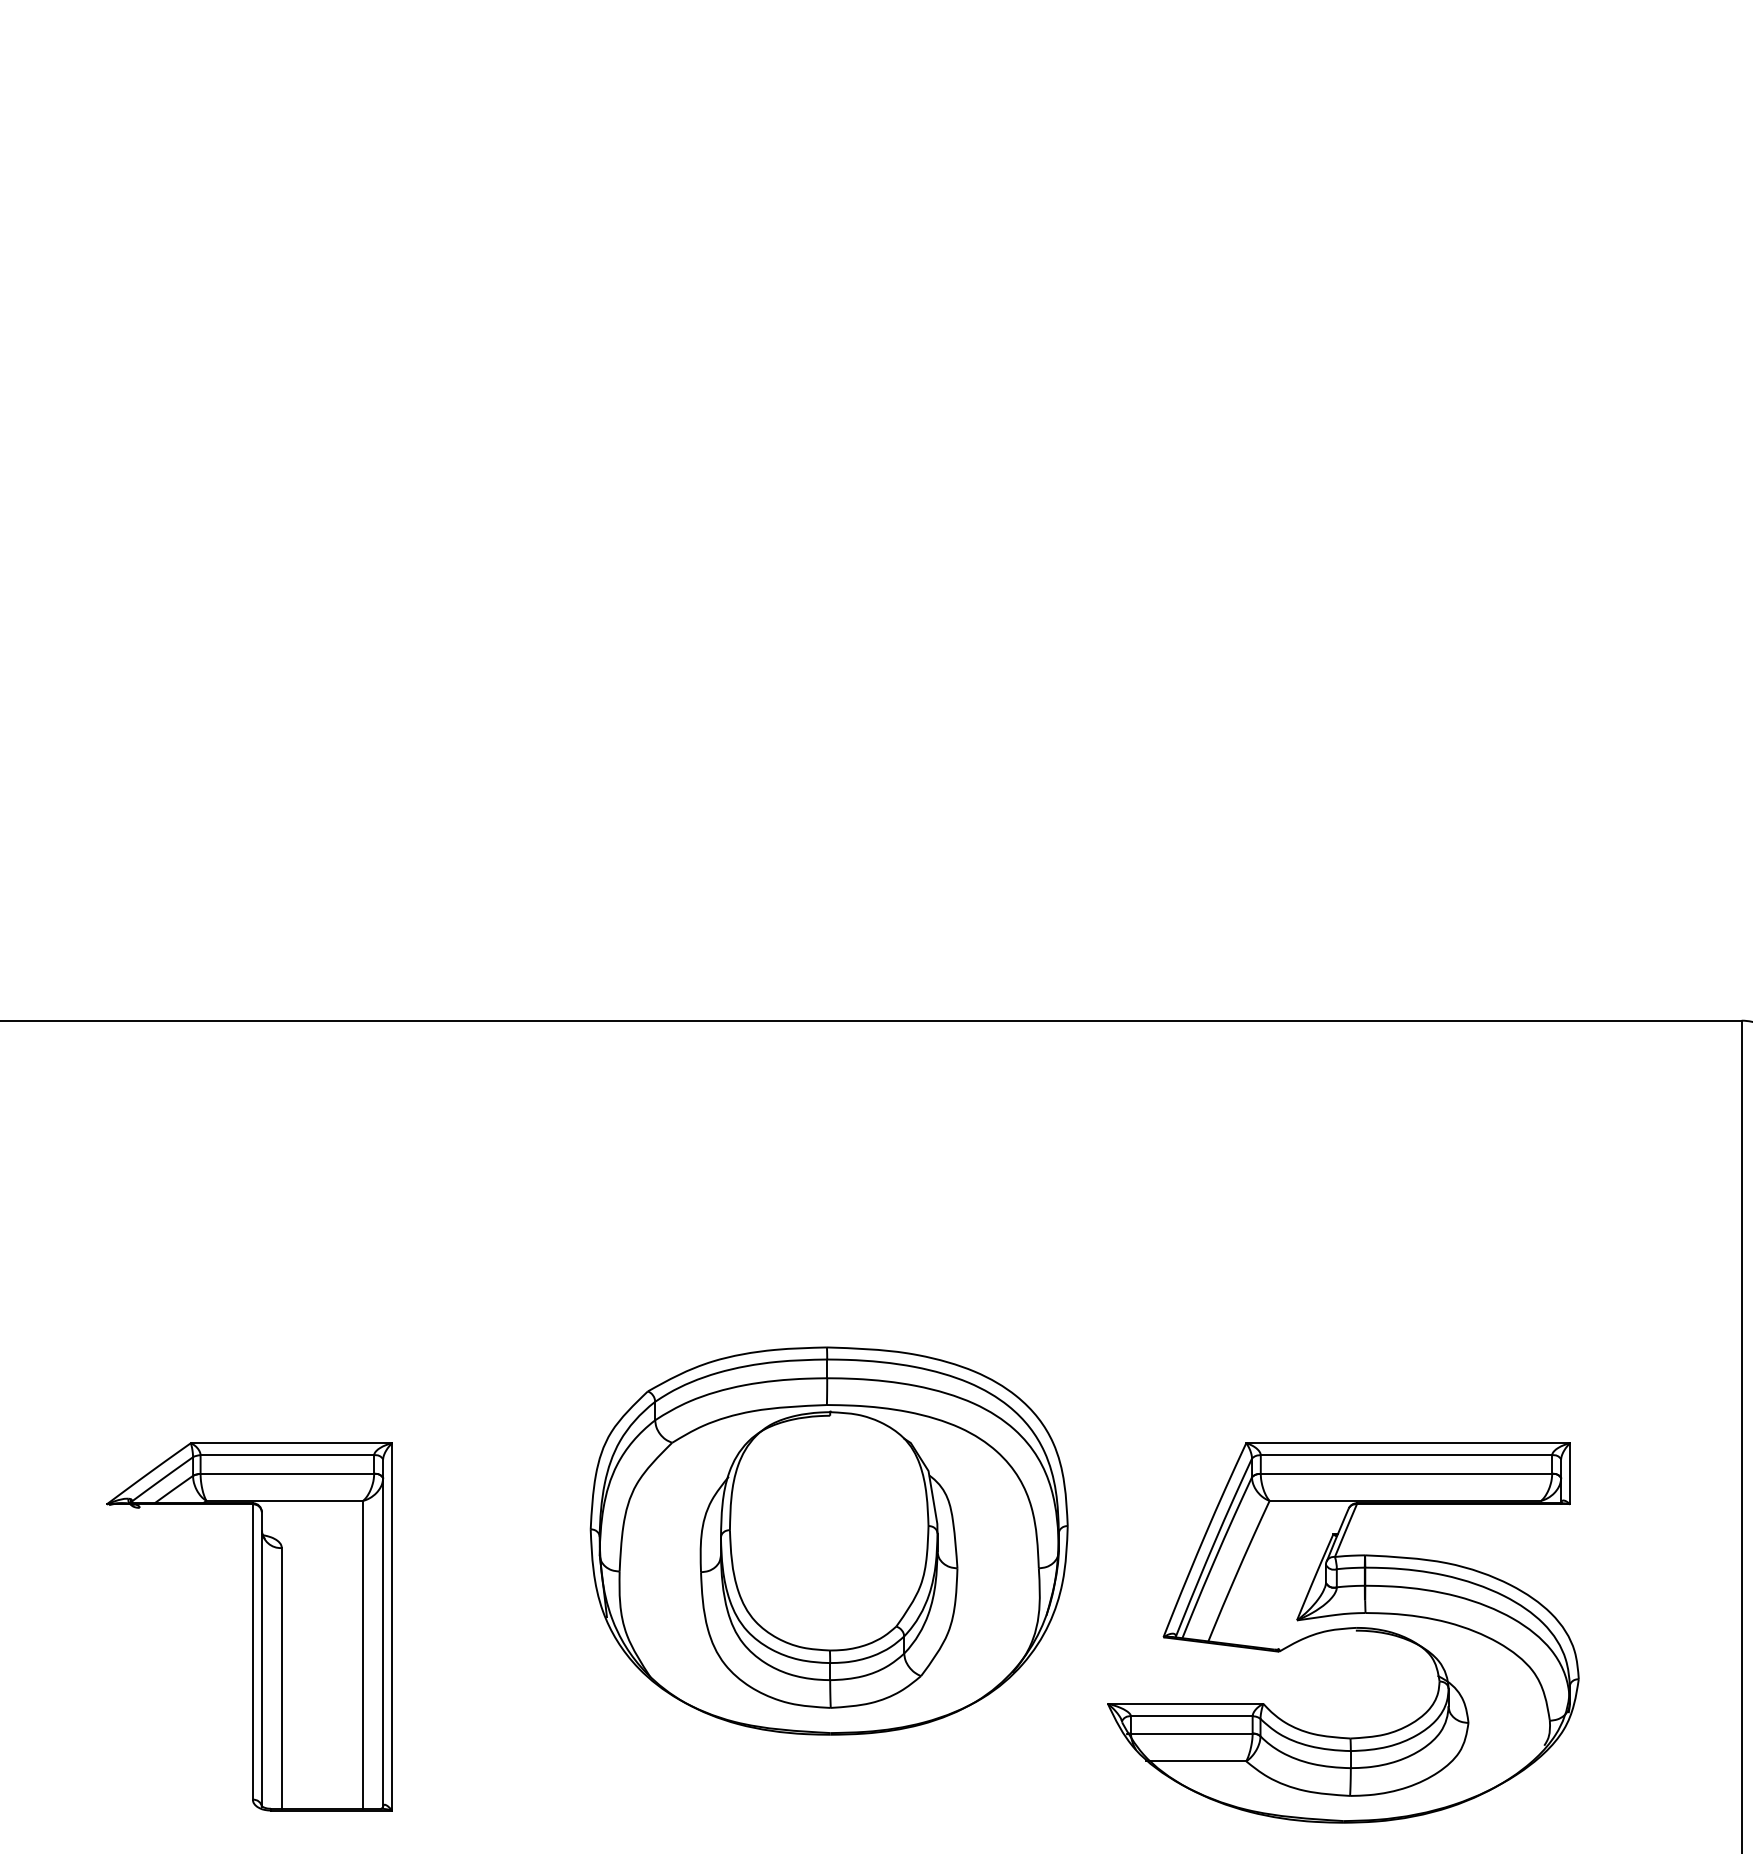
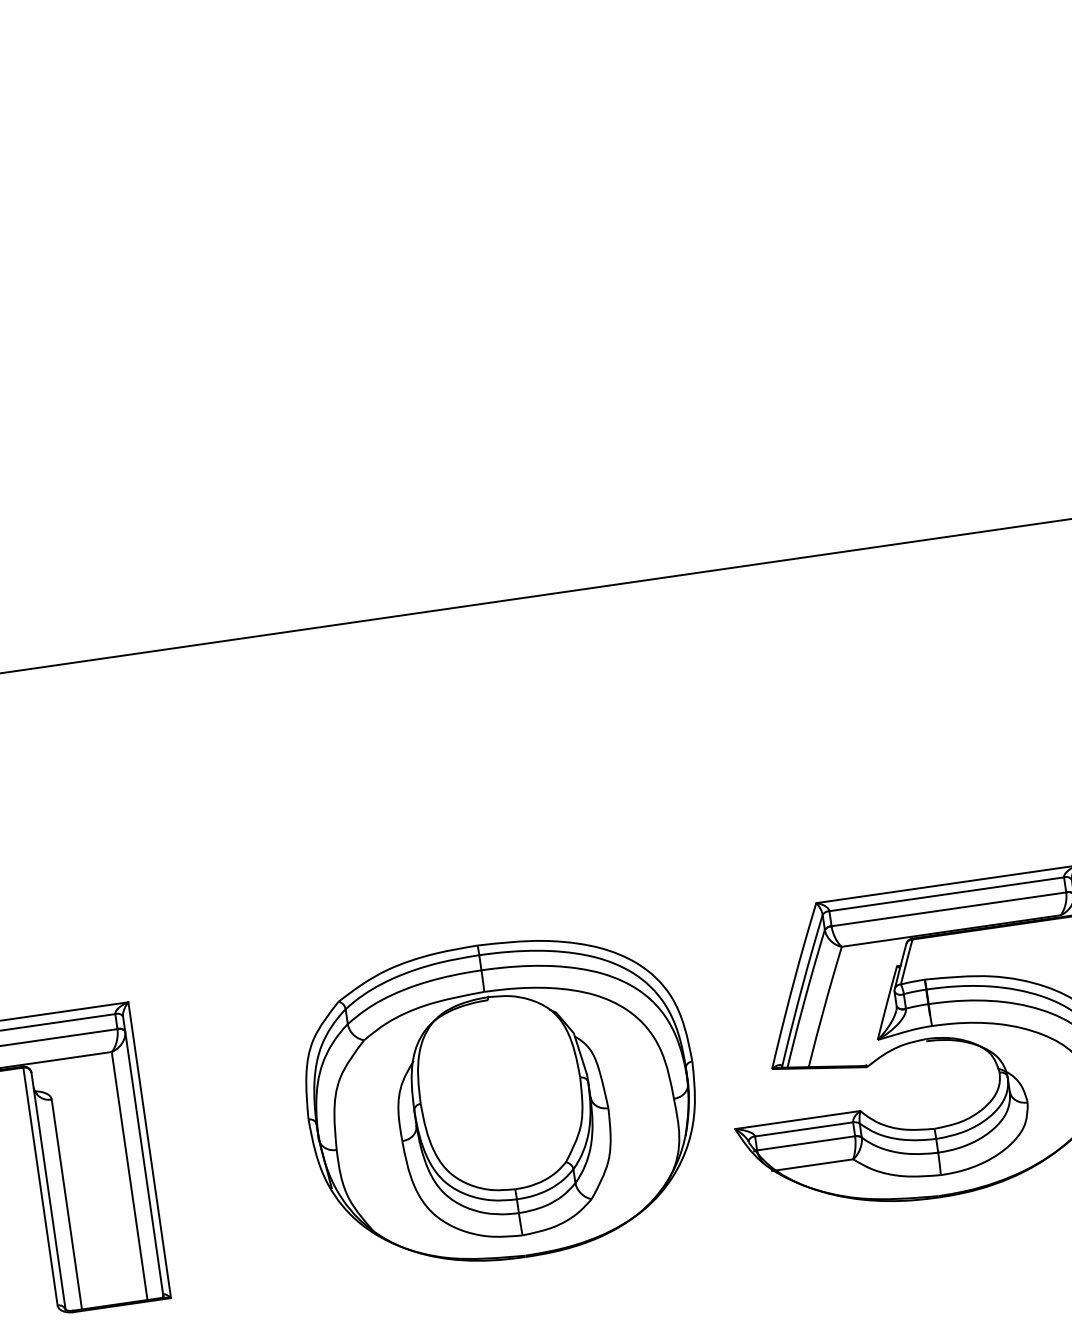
part: (828, 1540) -> (501, 1100), moved

